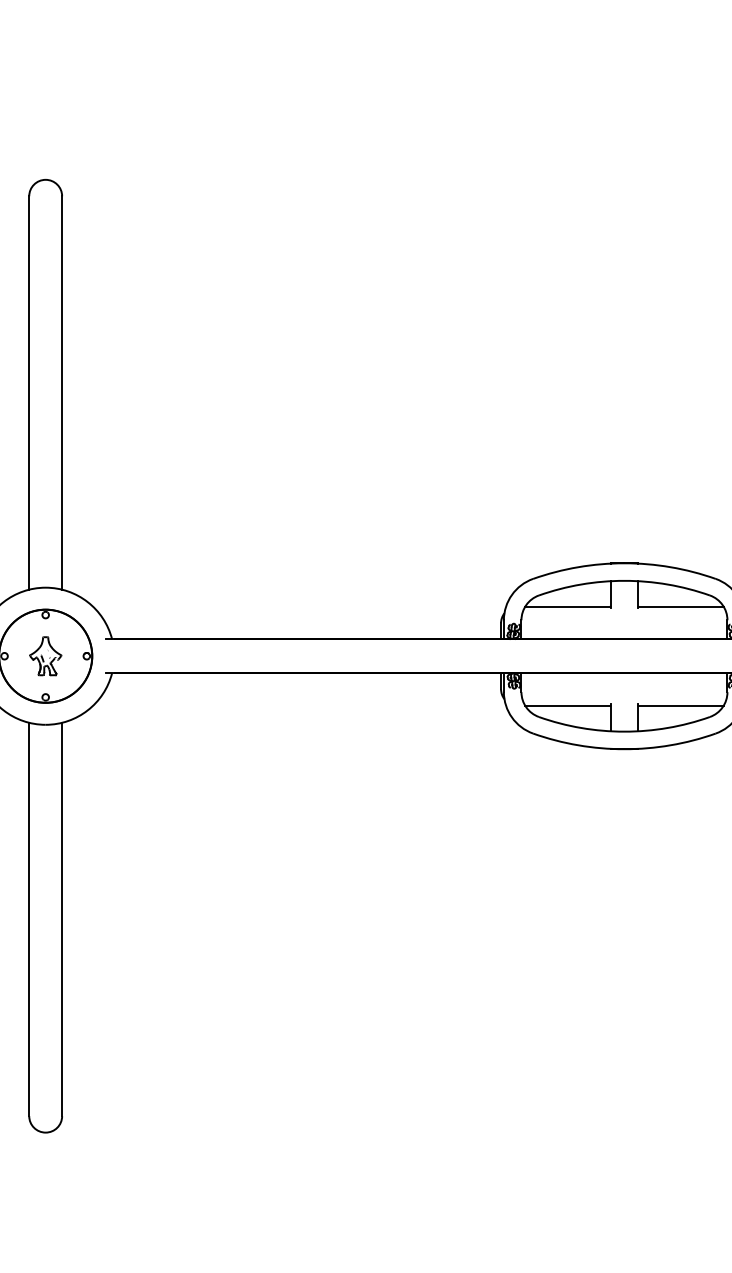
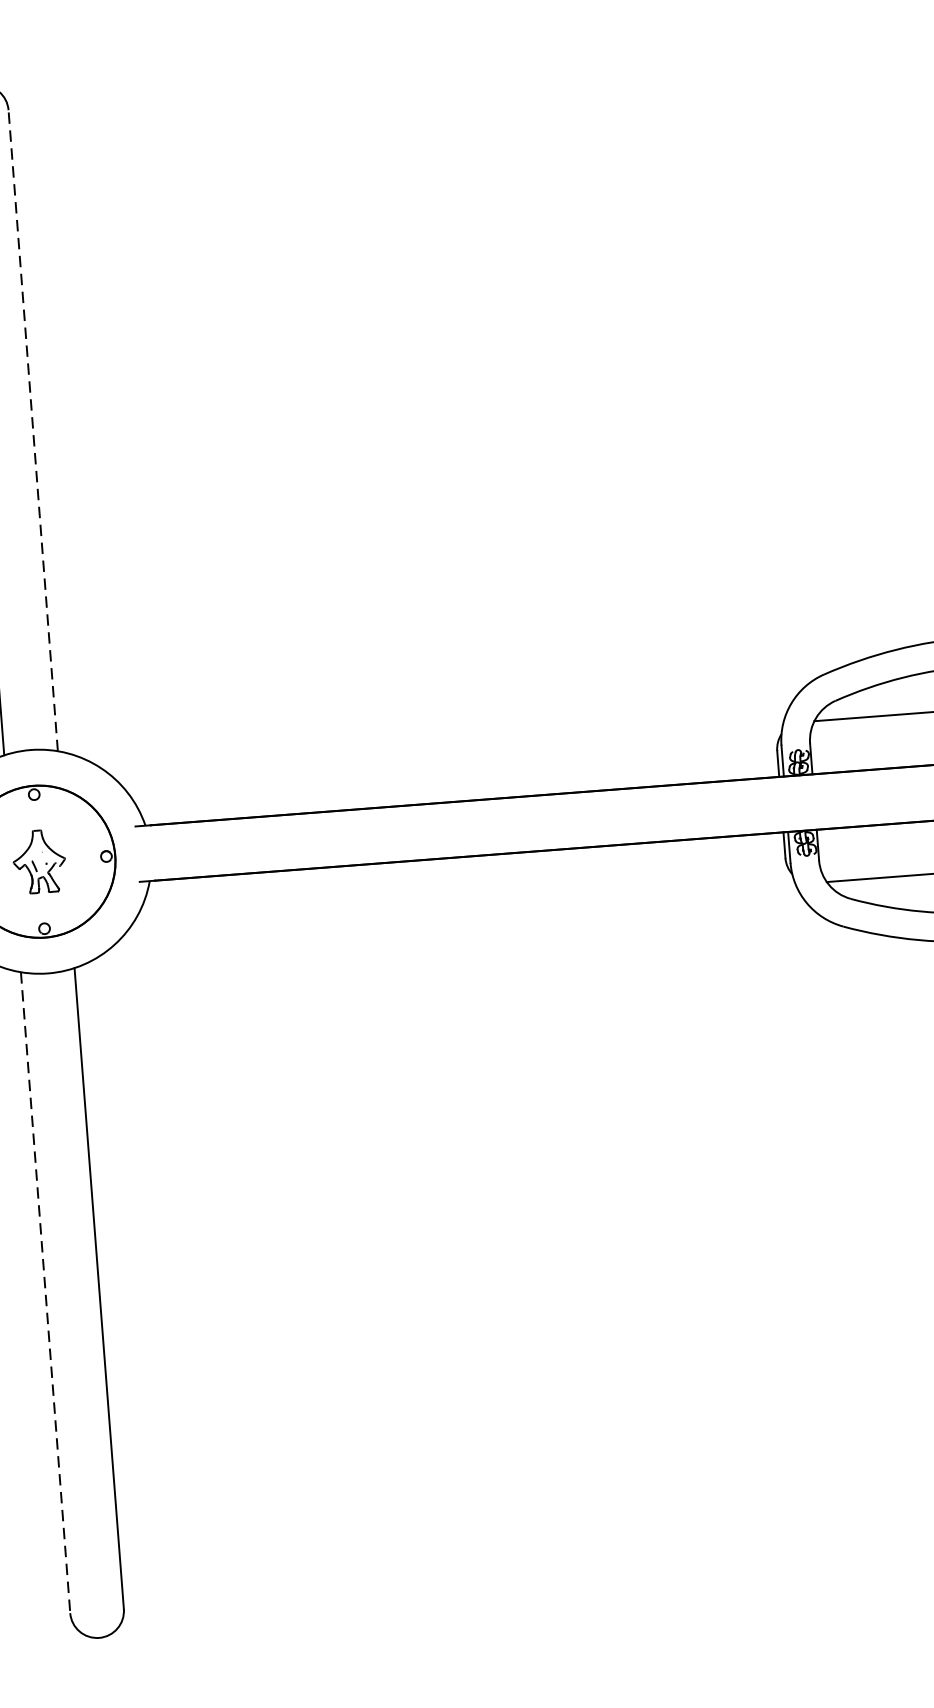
line: (62, 392) -> (33, 429), solid -> dashed
line: (29, 919) -> (46, 1292), solid -> dashed

